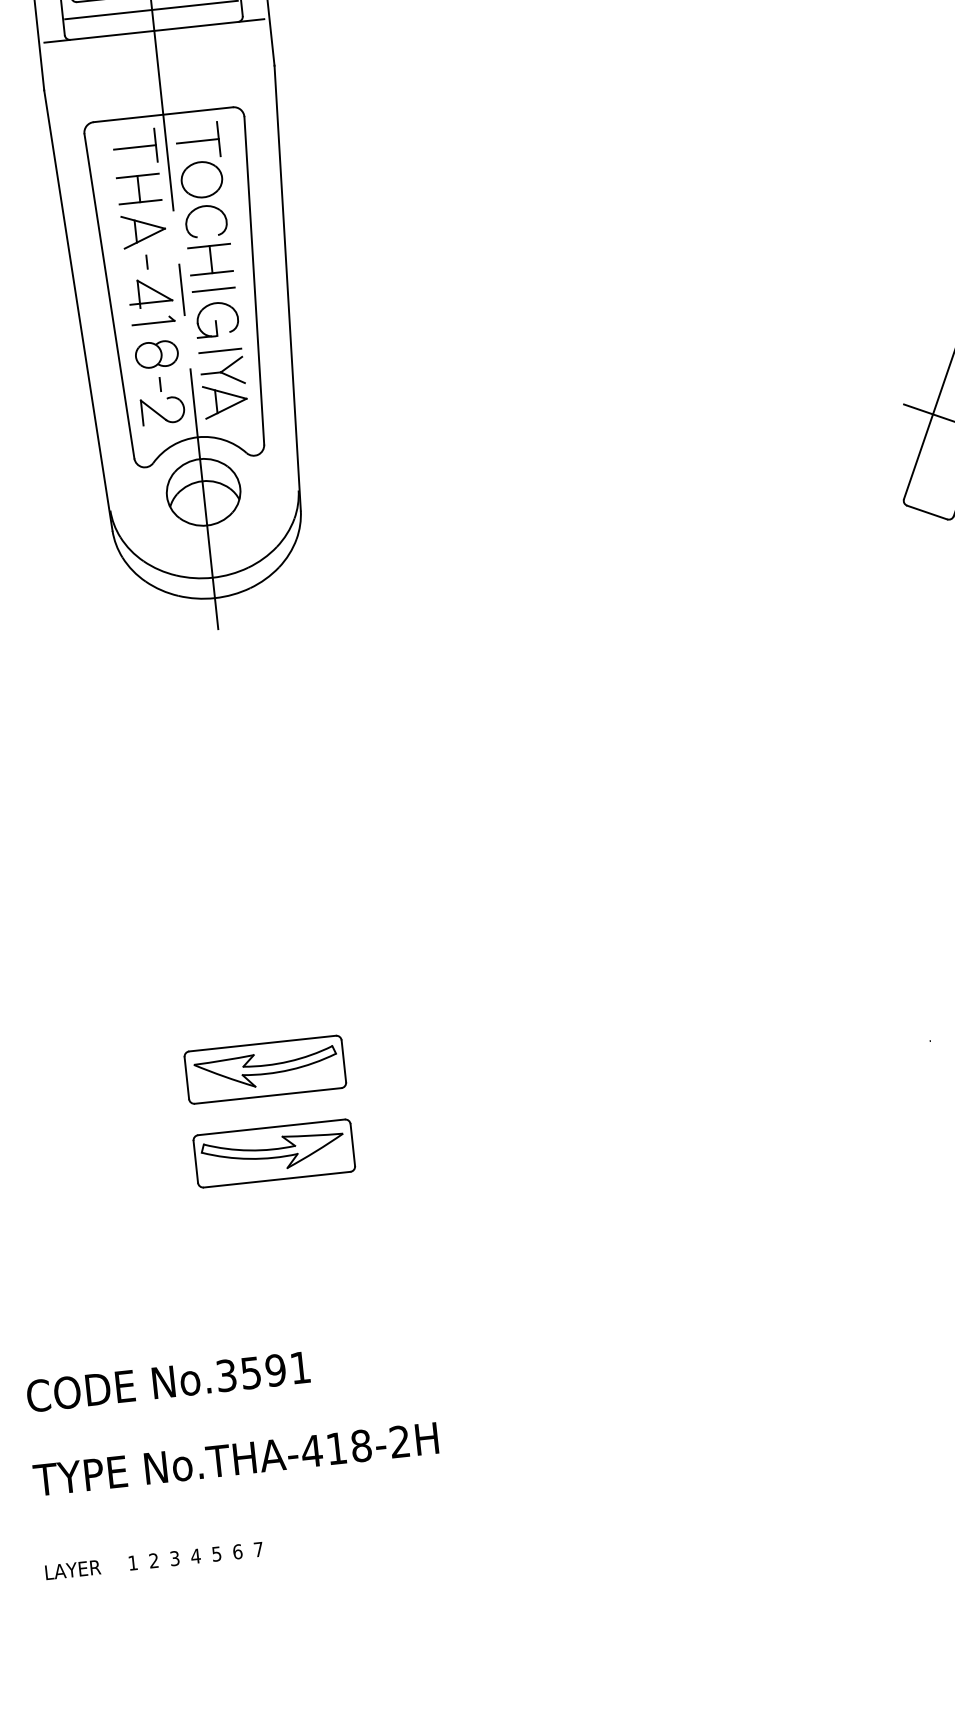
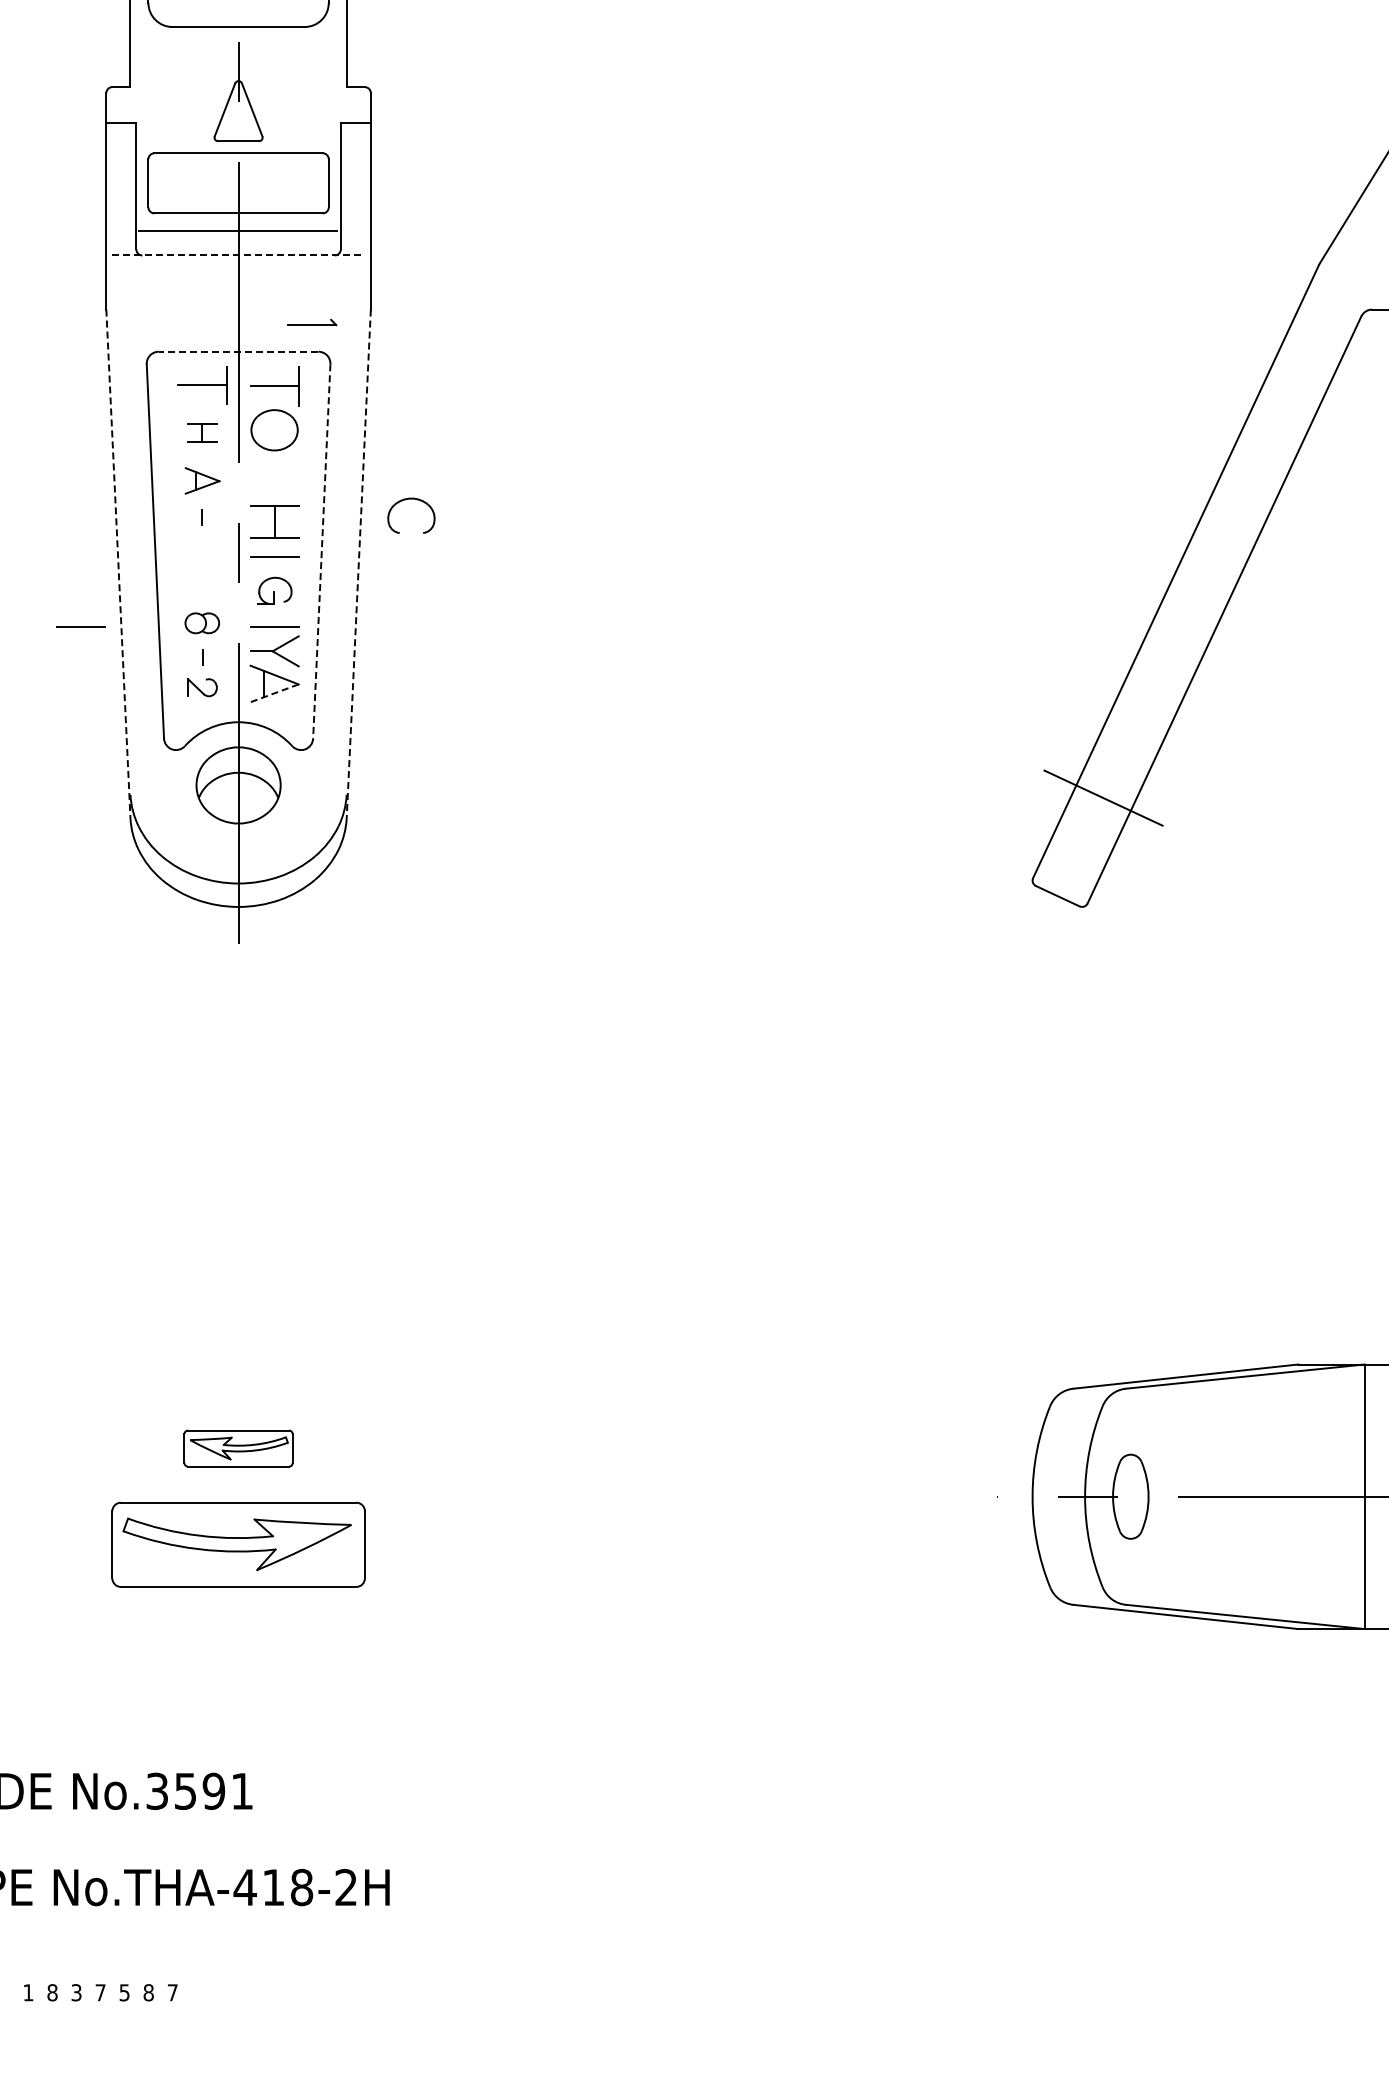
line: (155, 30) -> (239, 255), solid -> dashed
line: (163, 114) -> (238, 351), solid -> dashed
part: (138, 188) -> (201, 432), size x0.6
part: (204, 206) -> (411, 499), moved
part: (143, 230) -> (202, 480), size x0.7
line: (254, 280) -> (321, 551), solid -> dashed
line: (287, 287) -> (358, 563), solid -> dashed
part: (150, 292) -> (202, 552), removed
line: (78, 310) -> (118, 563), solid -> dashed
part: (216, 319) -> (274, 590), size x0.7
part: (153, 320) -> (312, 322), moved
part: (157, 354) -> (202, 623), size x0.7
line: (51, 368) -> (80, 626), added
line: (226, 408) -> (274, 693), solid -> dashed
part: (163, 410) -> (202, 687), size x0.6
part: (265, 1069) -> (238, 1448), size x0.6
part: (274, 1153) -> (238, 1544), size x1.4
text: (237, 1551) -> (148, 1992), 6 -> 8
text: (195, 1556) -> (100, 1992), 4 -> 7
text: (153, 1560) -> (52, 1992), 2 -> 8

